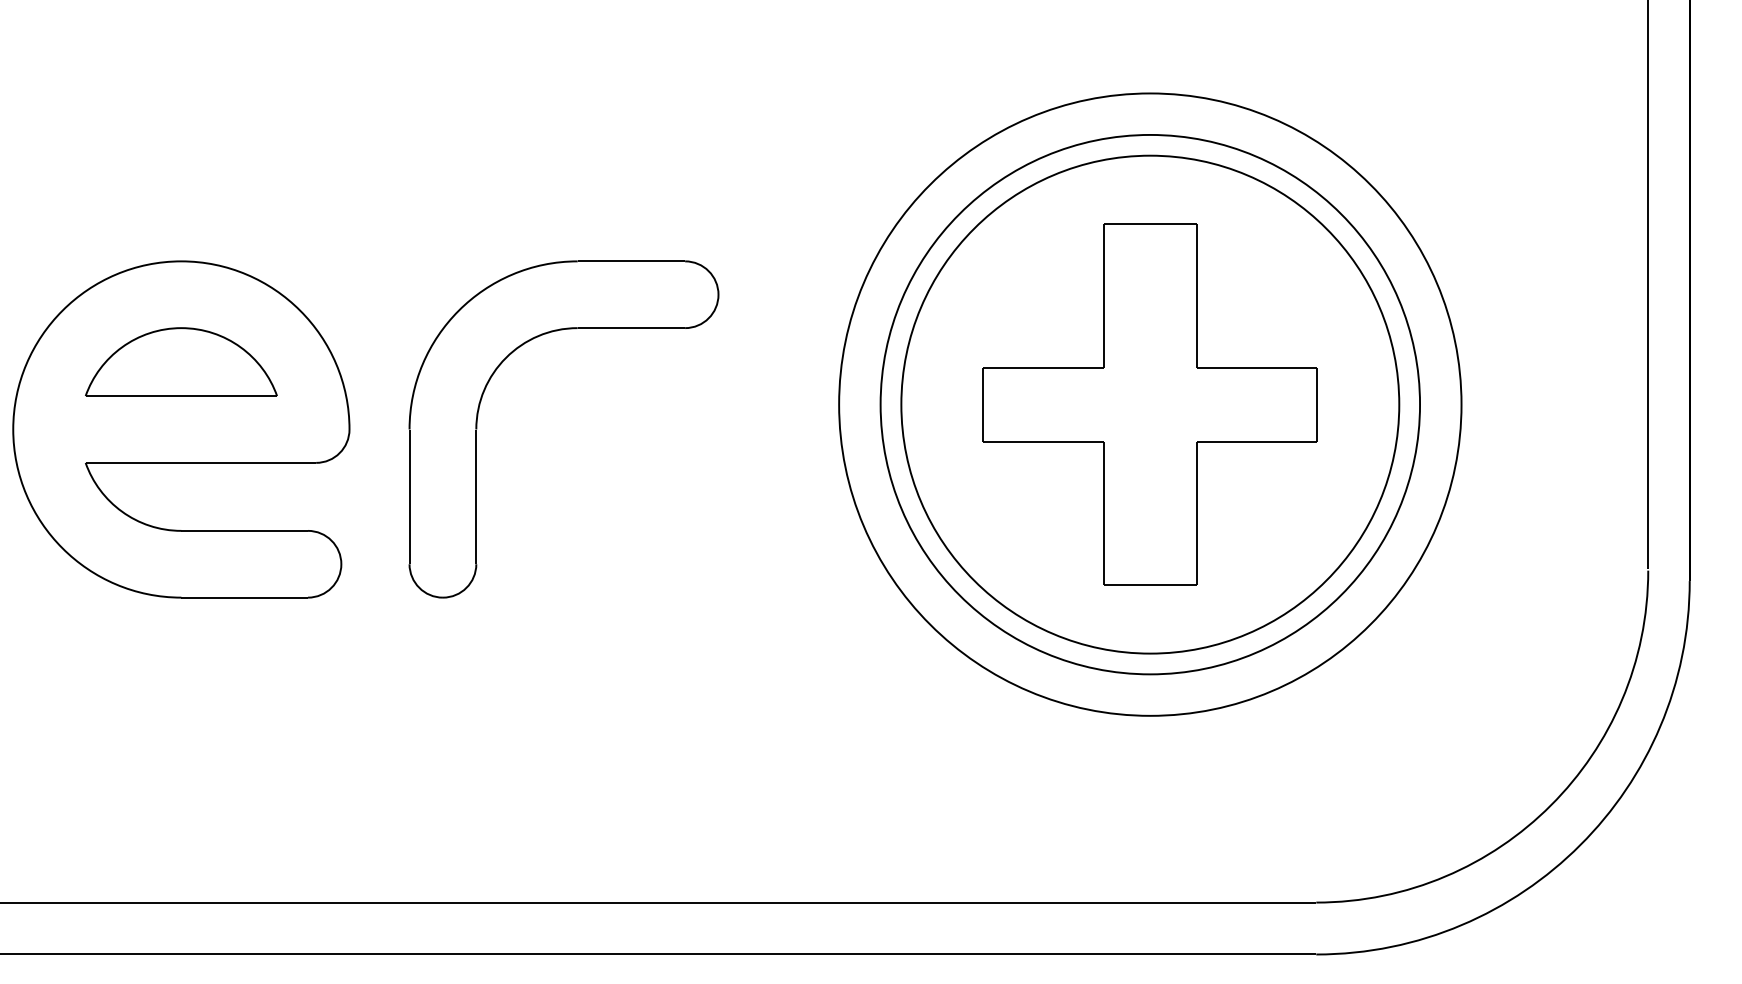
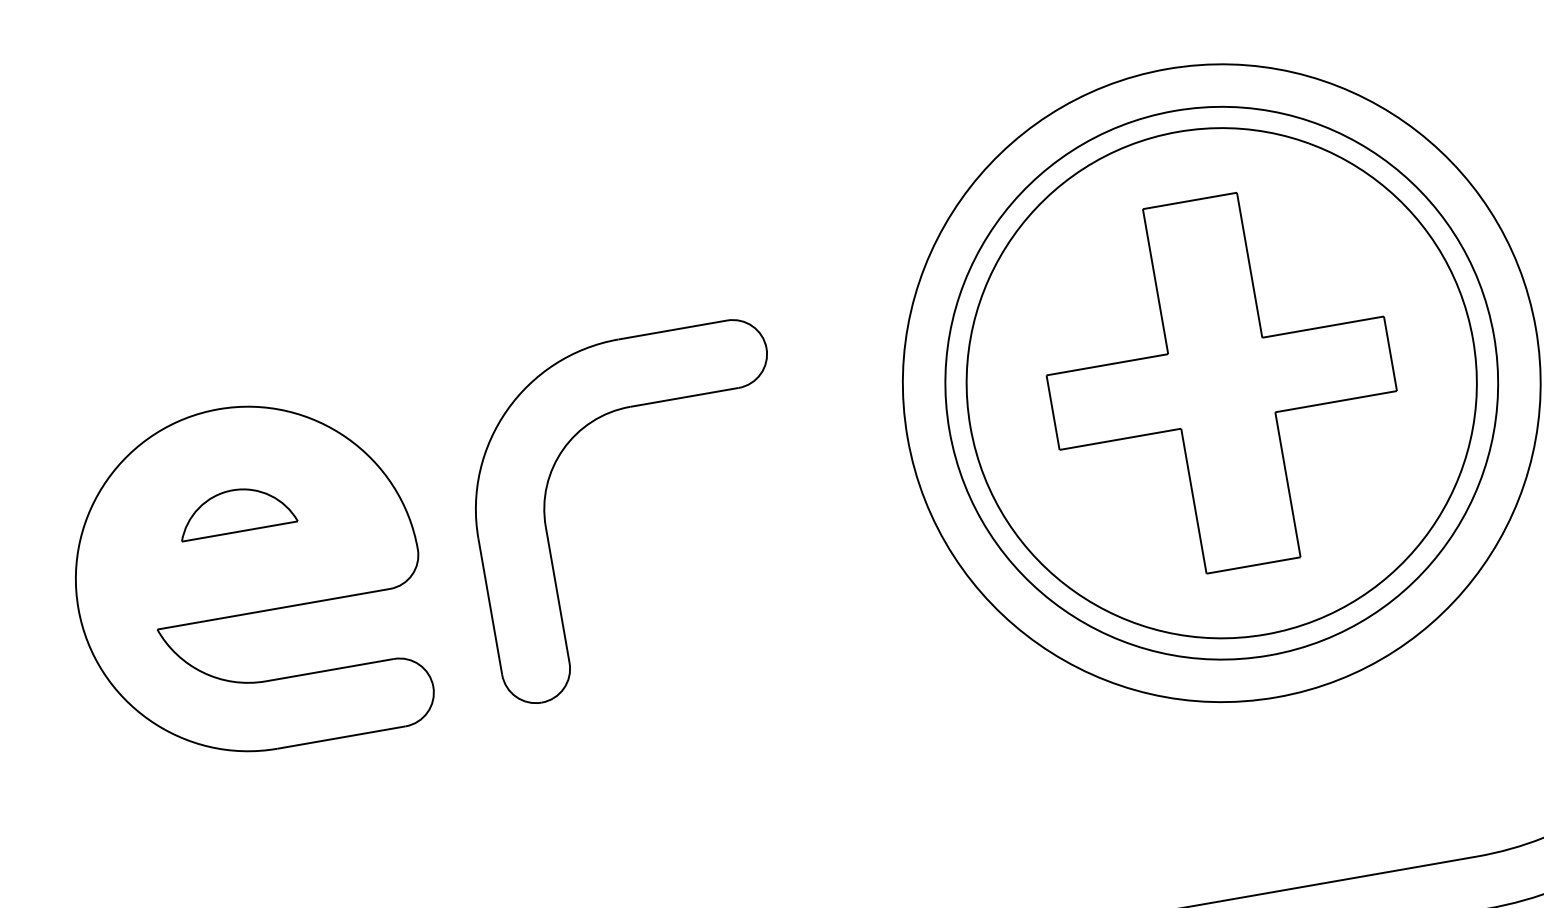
part: (181, 361) -> (236, 510), size x0.6

